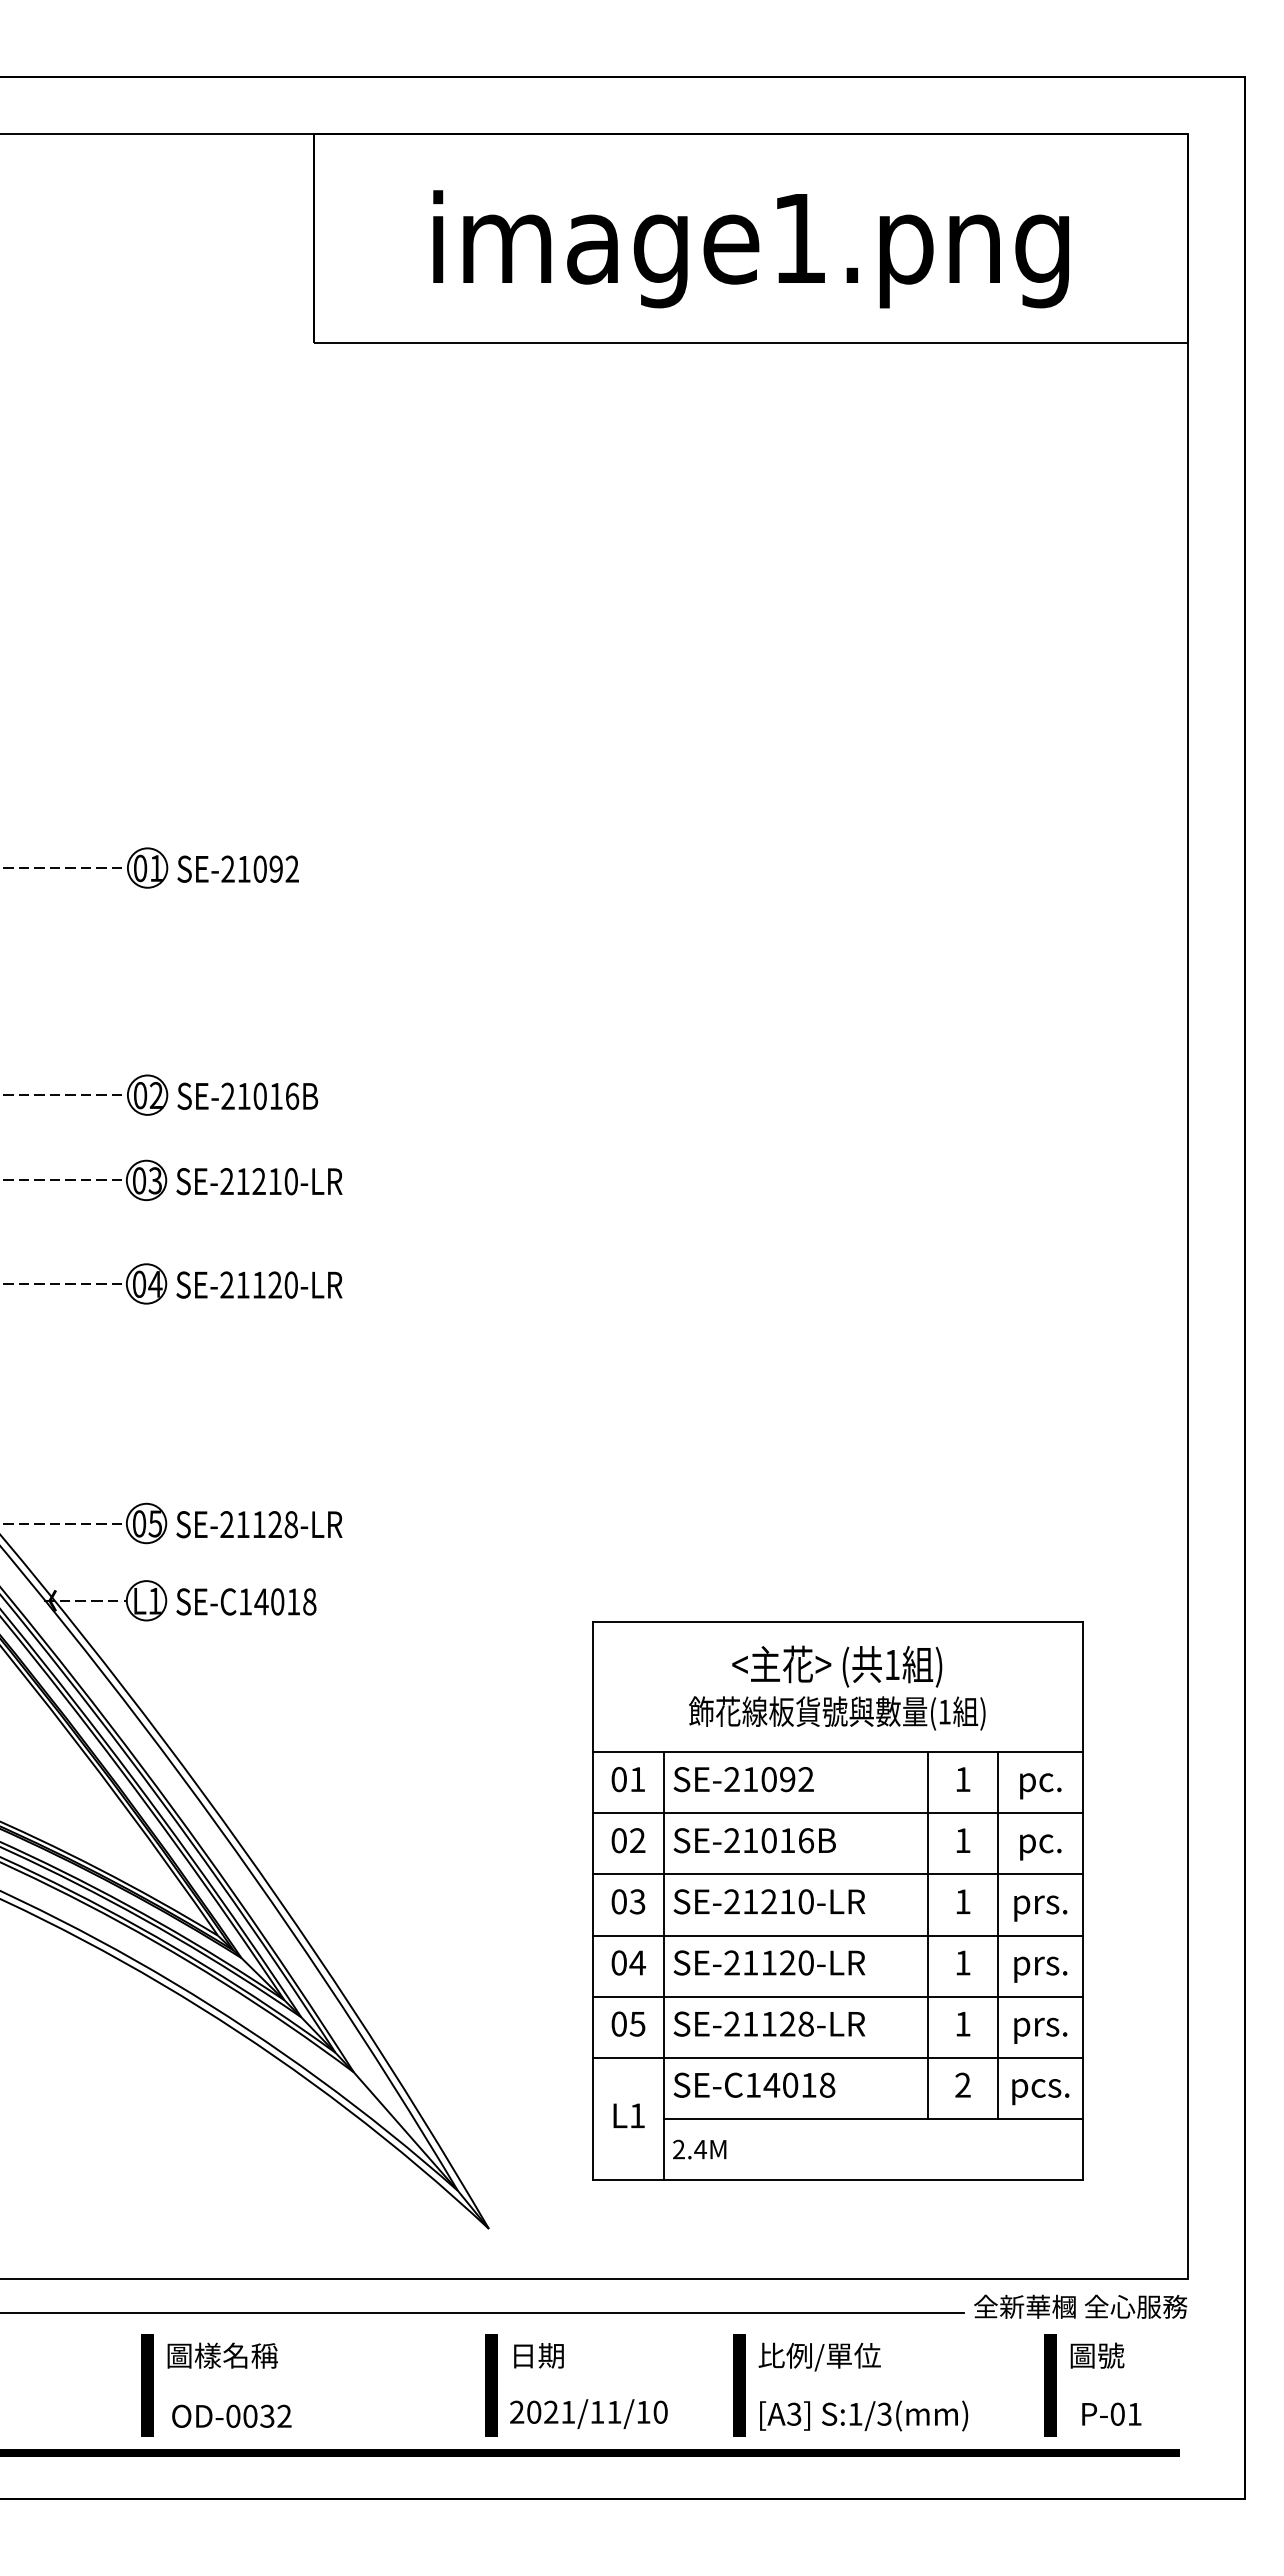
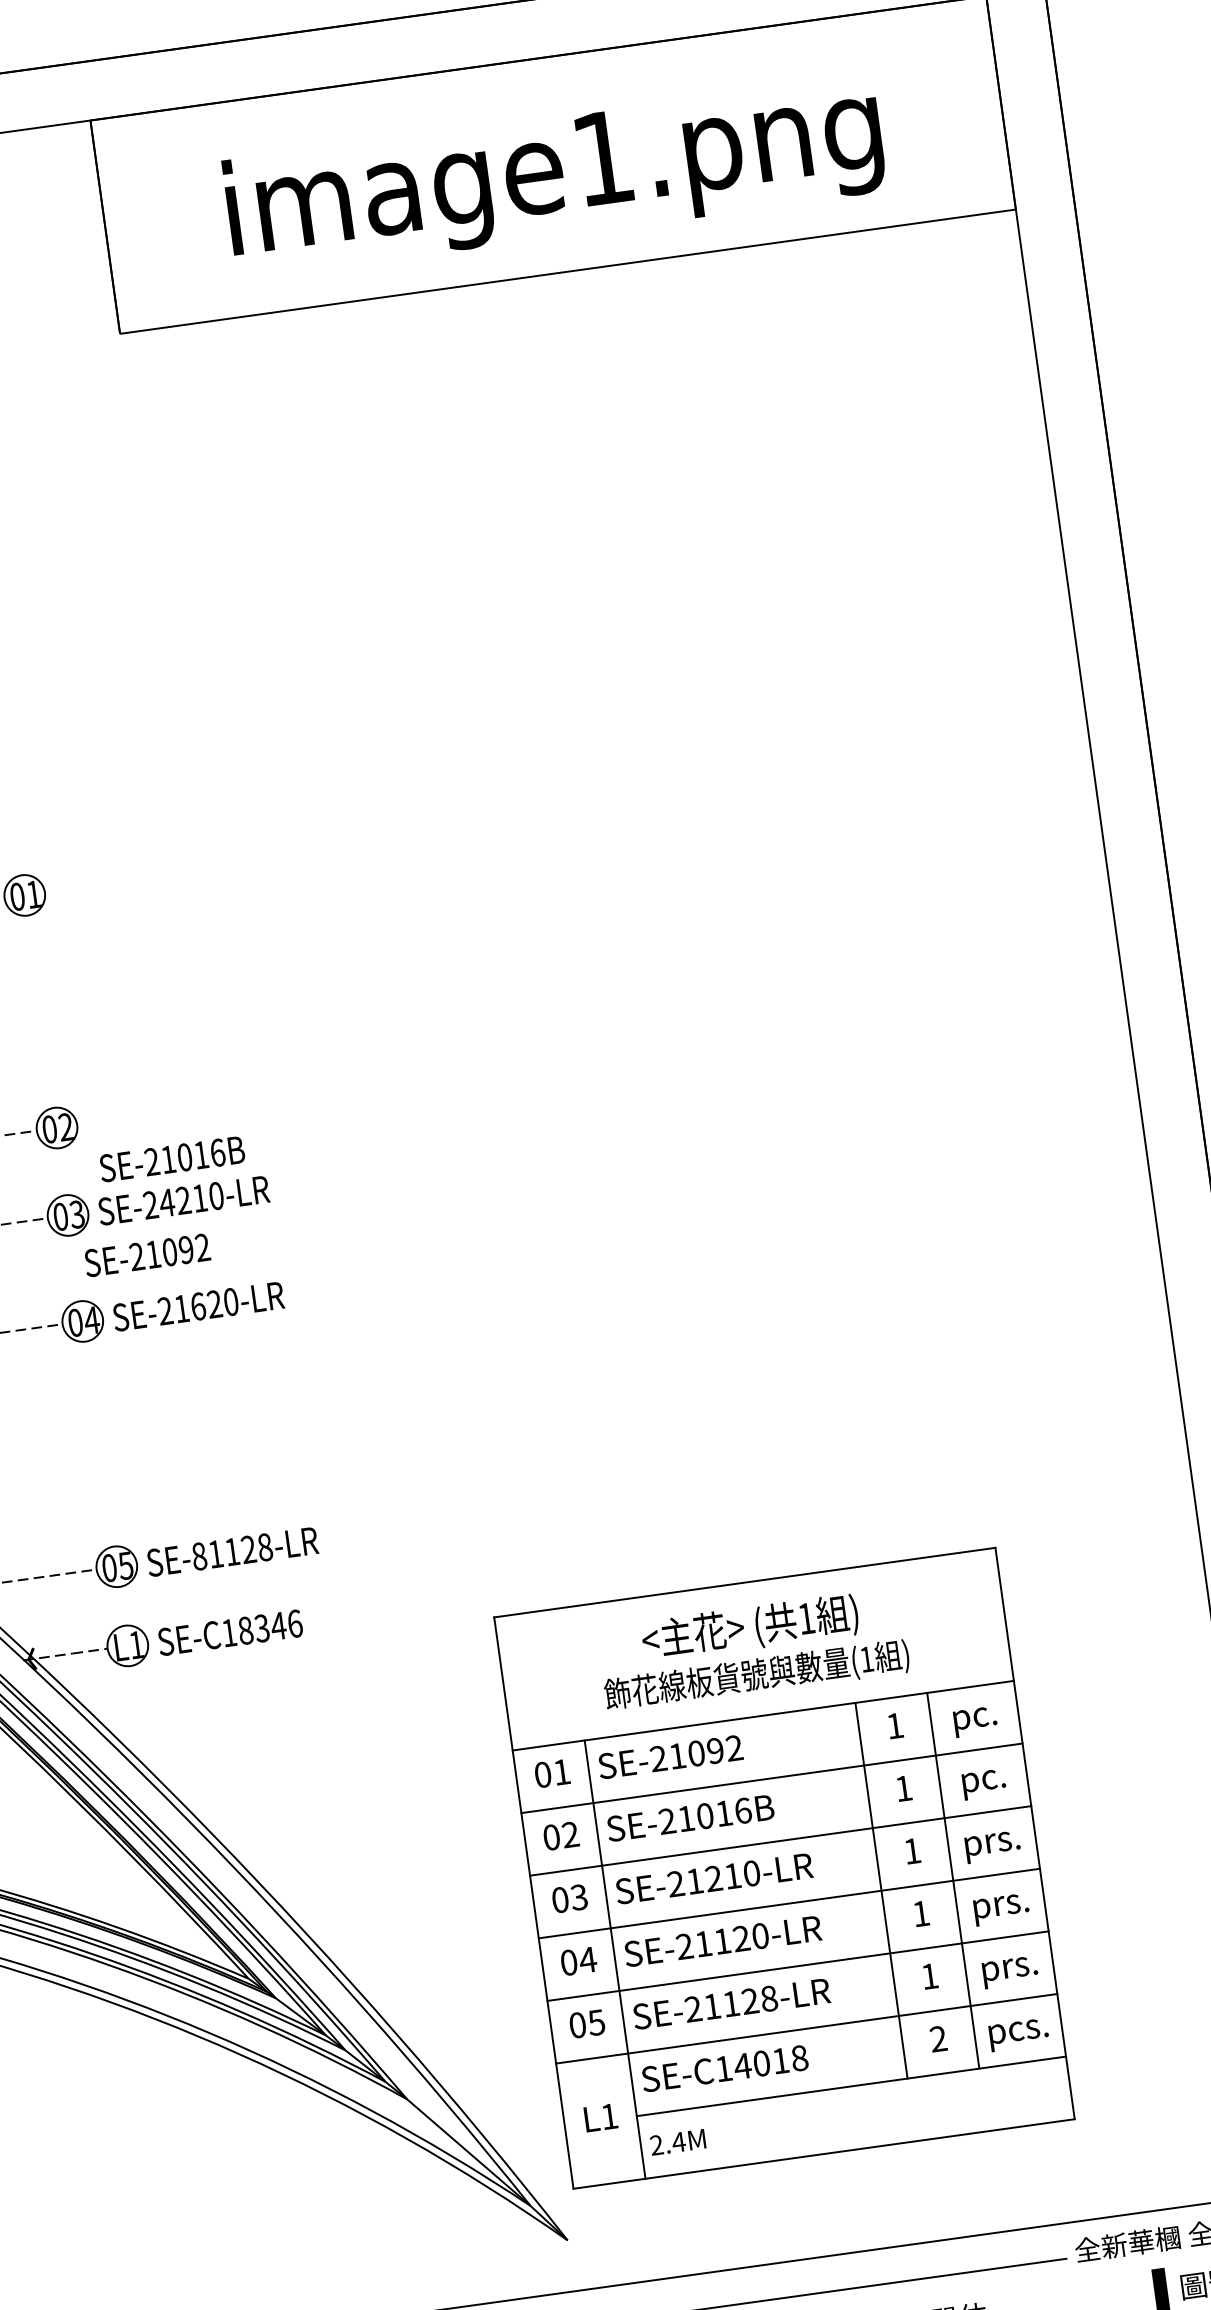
text: (237, 868) -> (146, 1254), moved
text: (247, 1095) -> (171, 1158), moved
text: (242, 1181) -> (166, 1202), SE-21210-LR -> SE-24210-LR
text: (258, 1284) -> (197, 1306), SE-21120-LR -> SE-21620-LR
text: (226, 1524) -> (198, 1556), SE-21128-LR -> SE-81128-LR
text: (285, 1601) -> (270, 1626), SE-C14018 -> SE-C18346
part: (837, 1900) -> (783, 1867), moved

